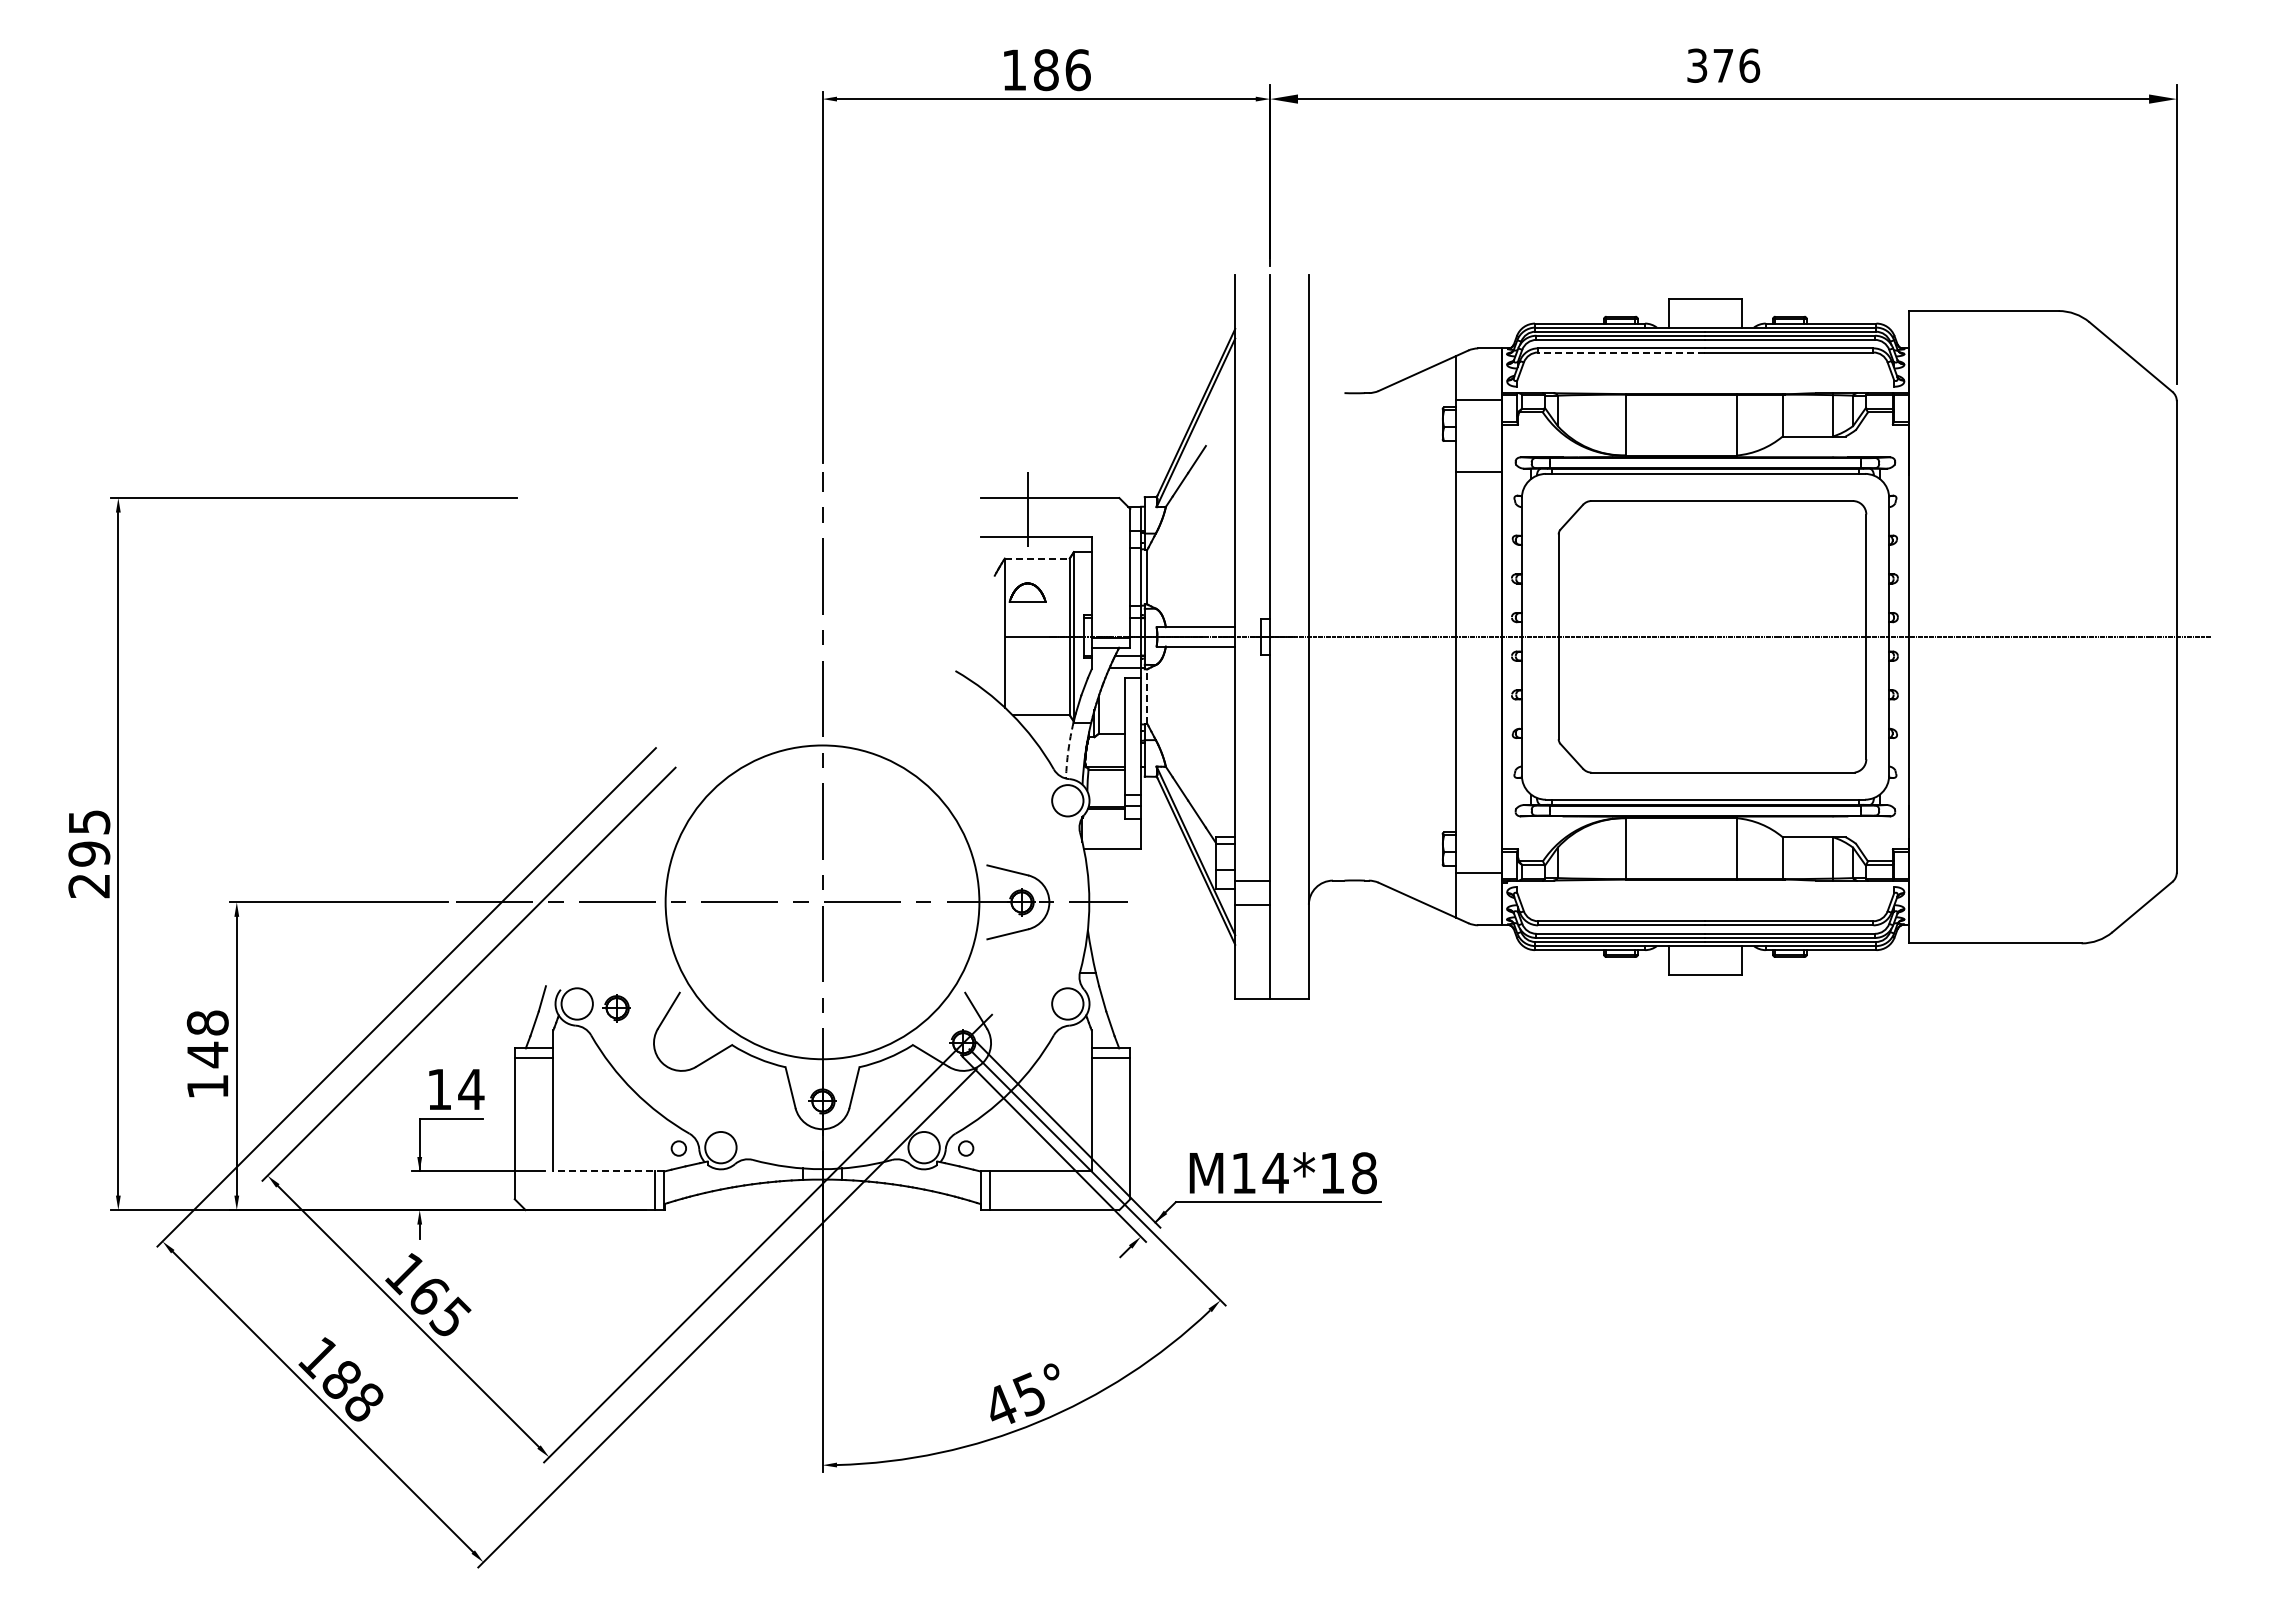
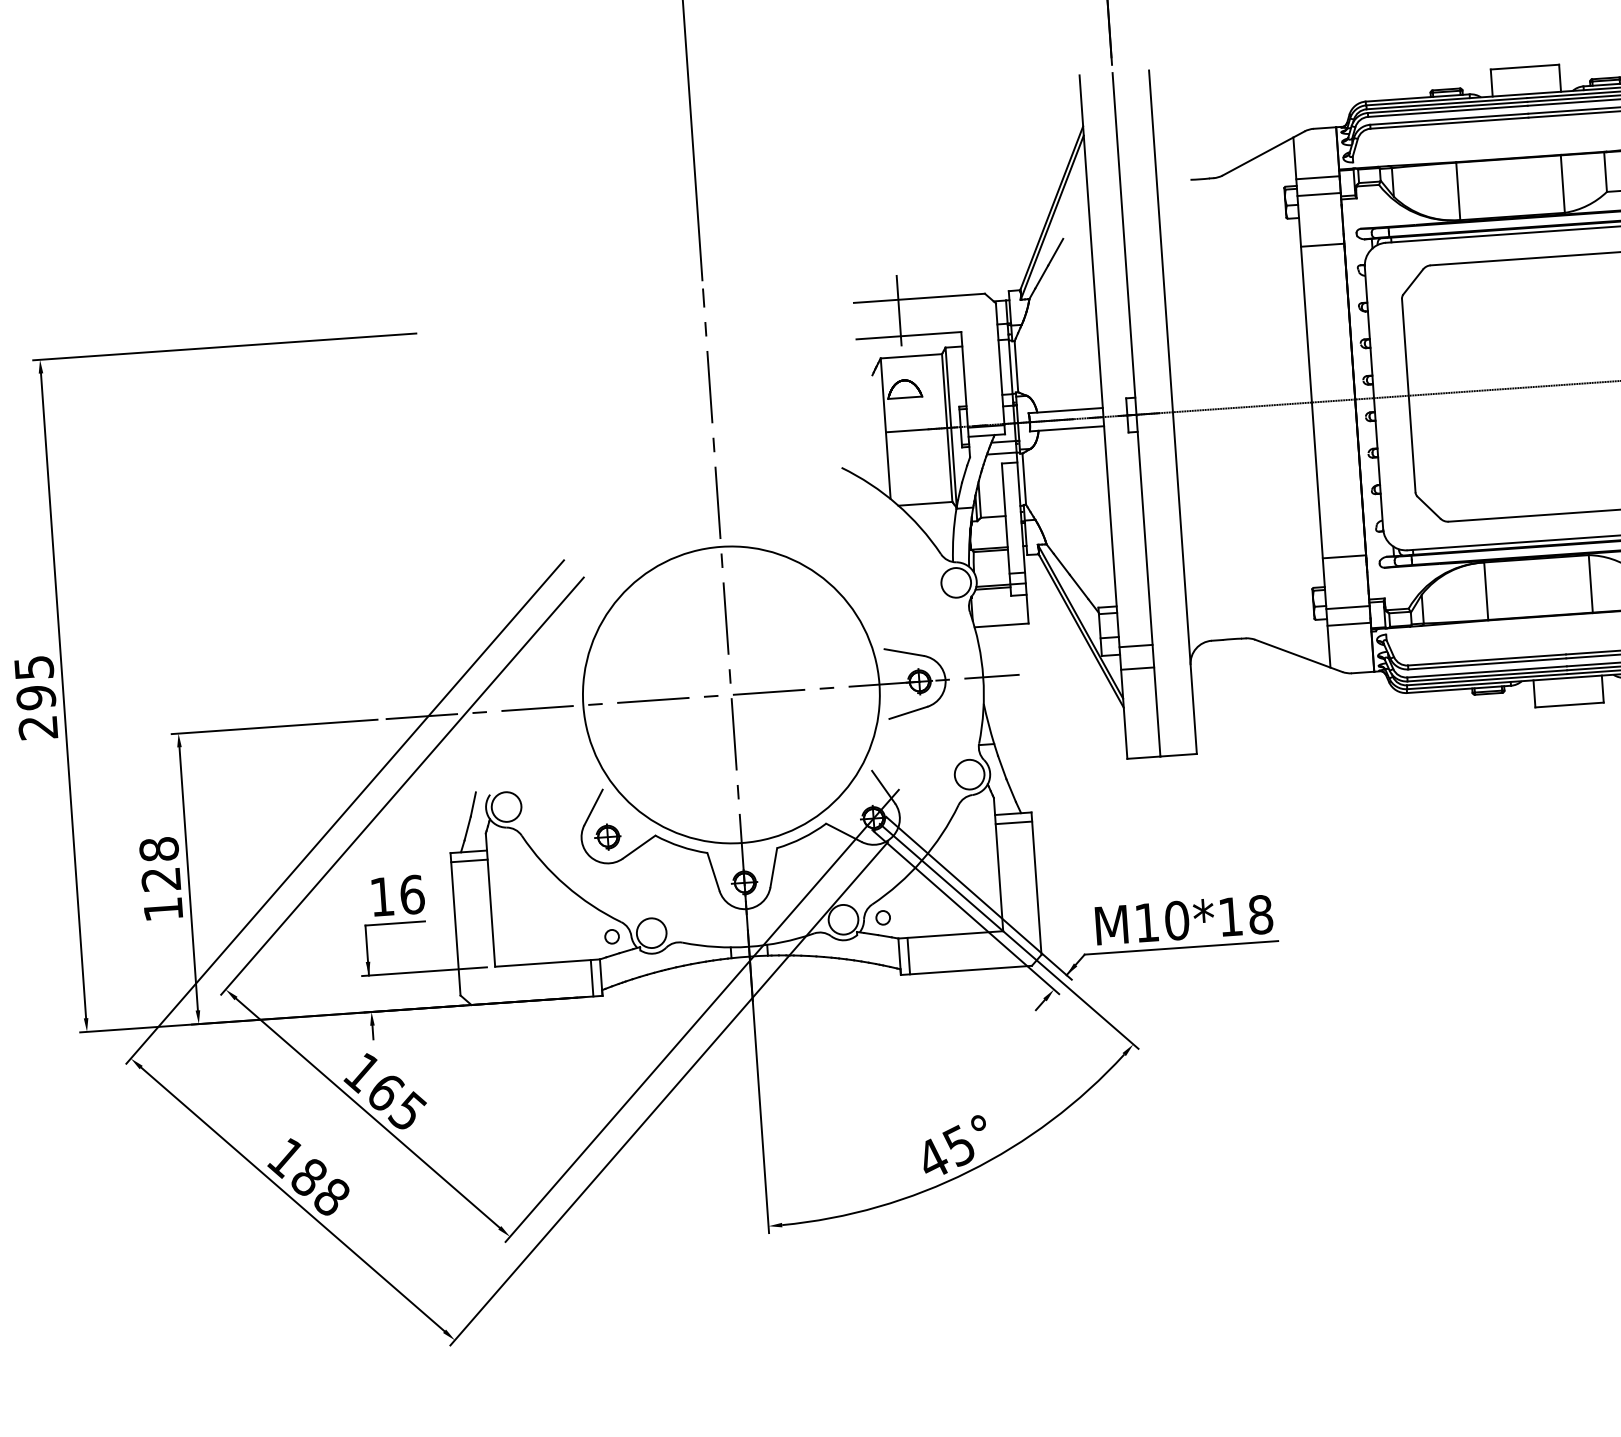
line: (1621, 352) -> (1449, 123), dashed -> solid
line: (1478, 418) -> (1318, 194), added
line: (1037, 558) -> (911, 356), dashed -> solid
line: (1147, 695) -> (1024, 478), dashed -> solid
arc: (1068, 750) -> (953, 535), dashed -> solid
line: (1478, 801) -> (1343, 556), added
line: (1478, 855) -> (1347, 607), added
part: (616, 1008) -> (607, 837), moved
text: (207, 1054) -> (160, 879), 148 -> 128
text: (471, 1089) -> (412, 894), 14 -> 16
line: (608, 1171) -> (547, 963), dashed -> solid
text: (1275, 1173) -> (1176, 920), M14*18 -> M10*18

